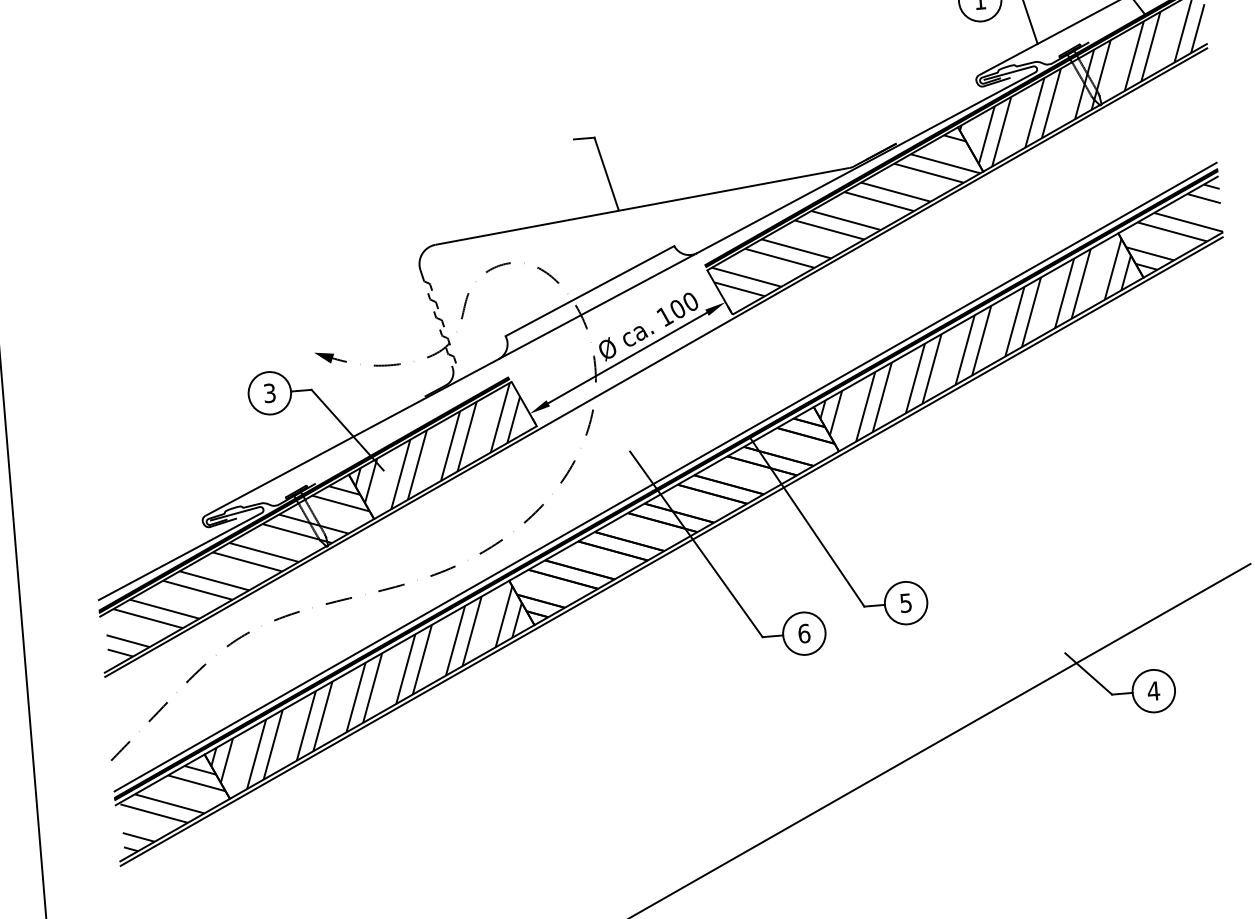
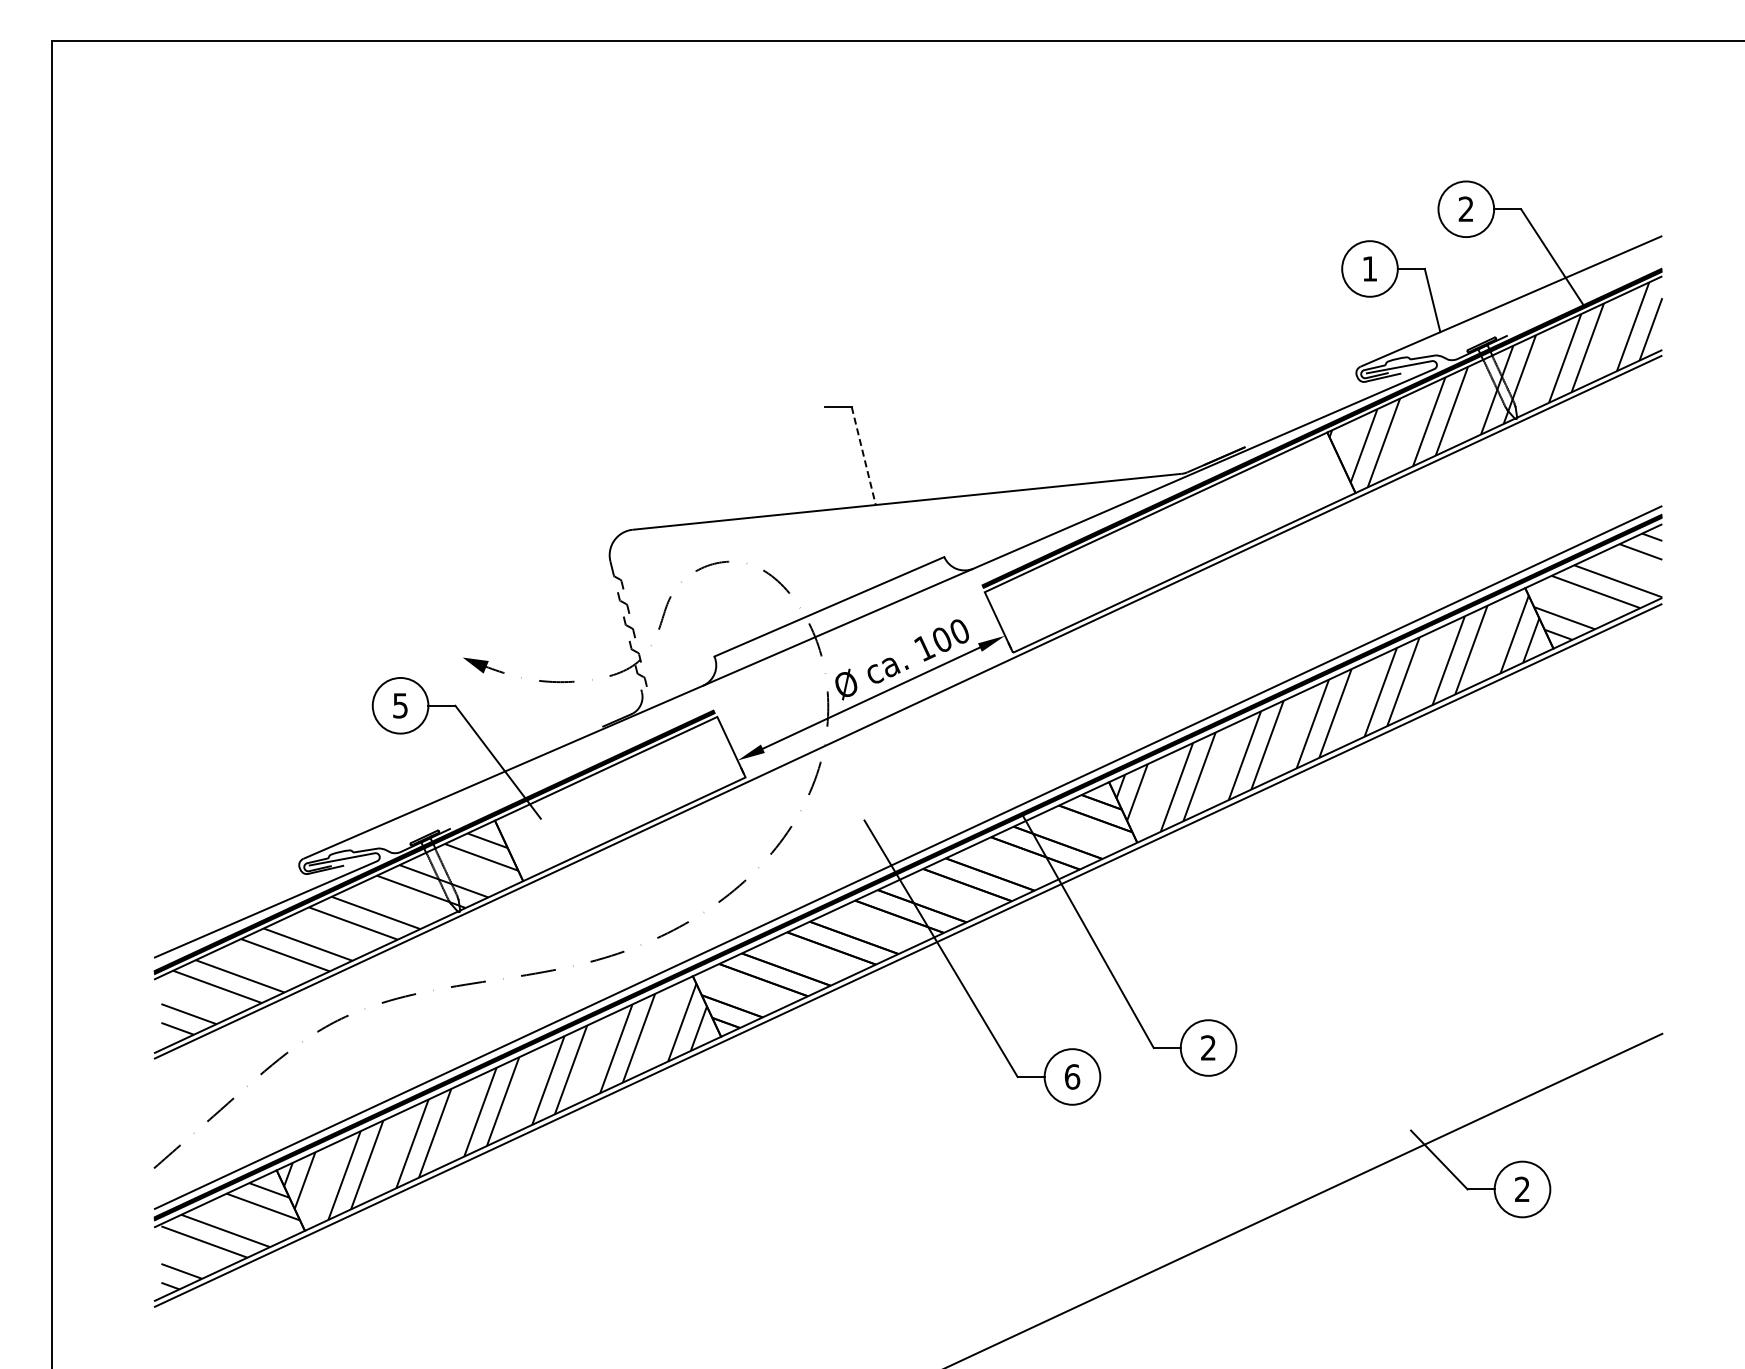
line: (606, 174) -> (863, 456), solid -> dashed
hatch: (845, 216) -> (1171, 536), removed
text: (269, 393) -> (400, 705), 3 -> 5
hatch: (438, 447) -> (614, 794), removed
text: (906, 602) -> (1208, 1047), 5 -> 2
text: (1153, 690) -> (1522, 1188), 4 -> 2

